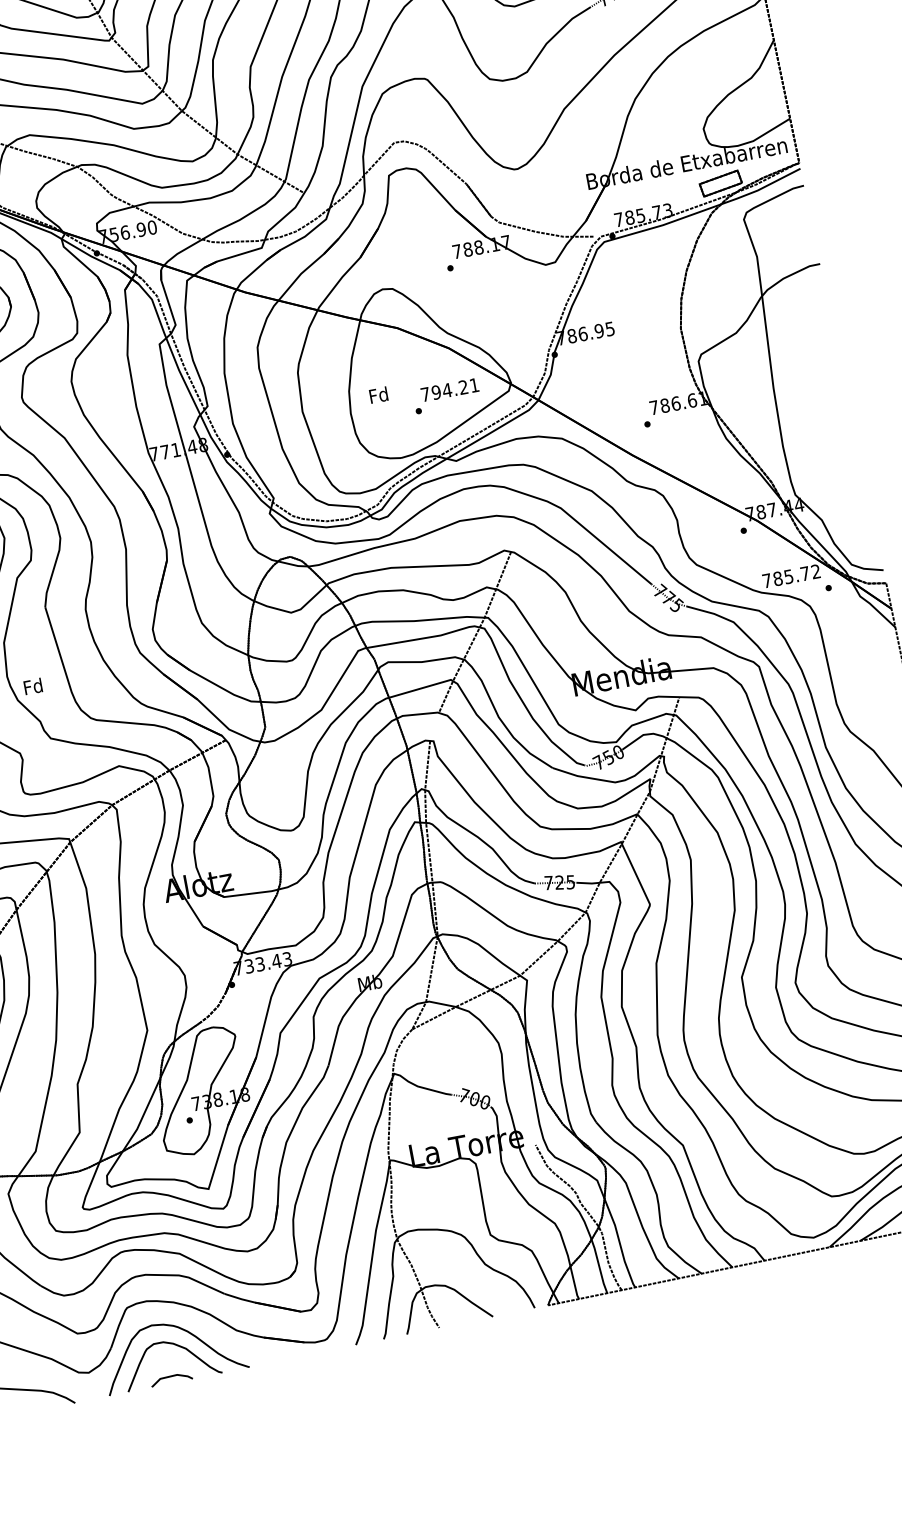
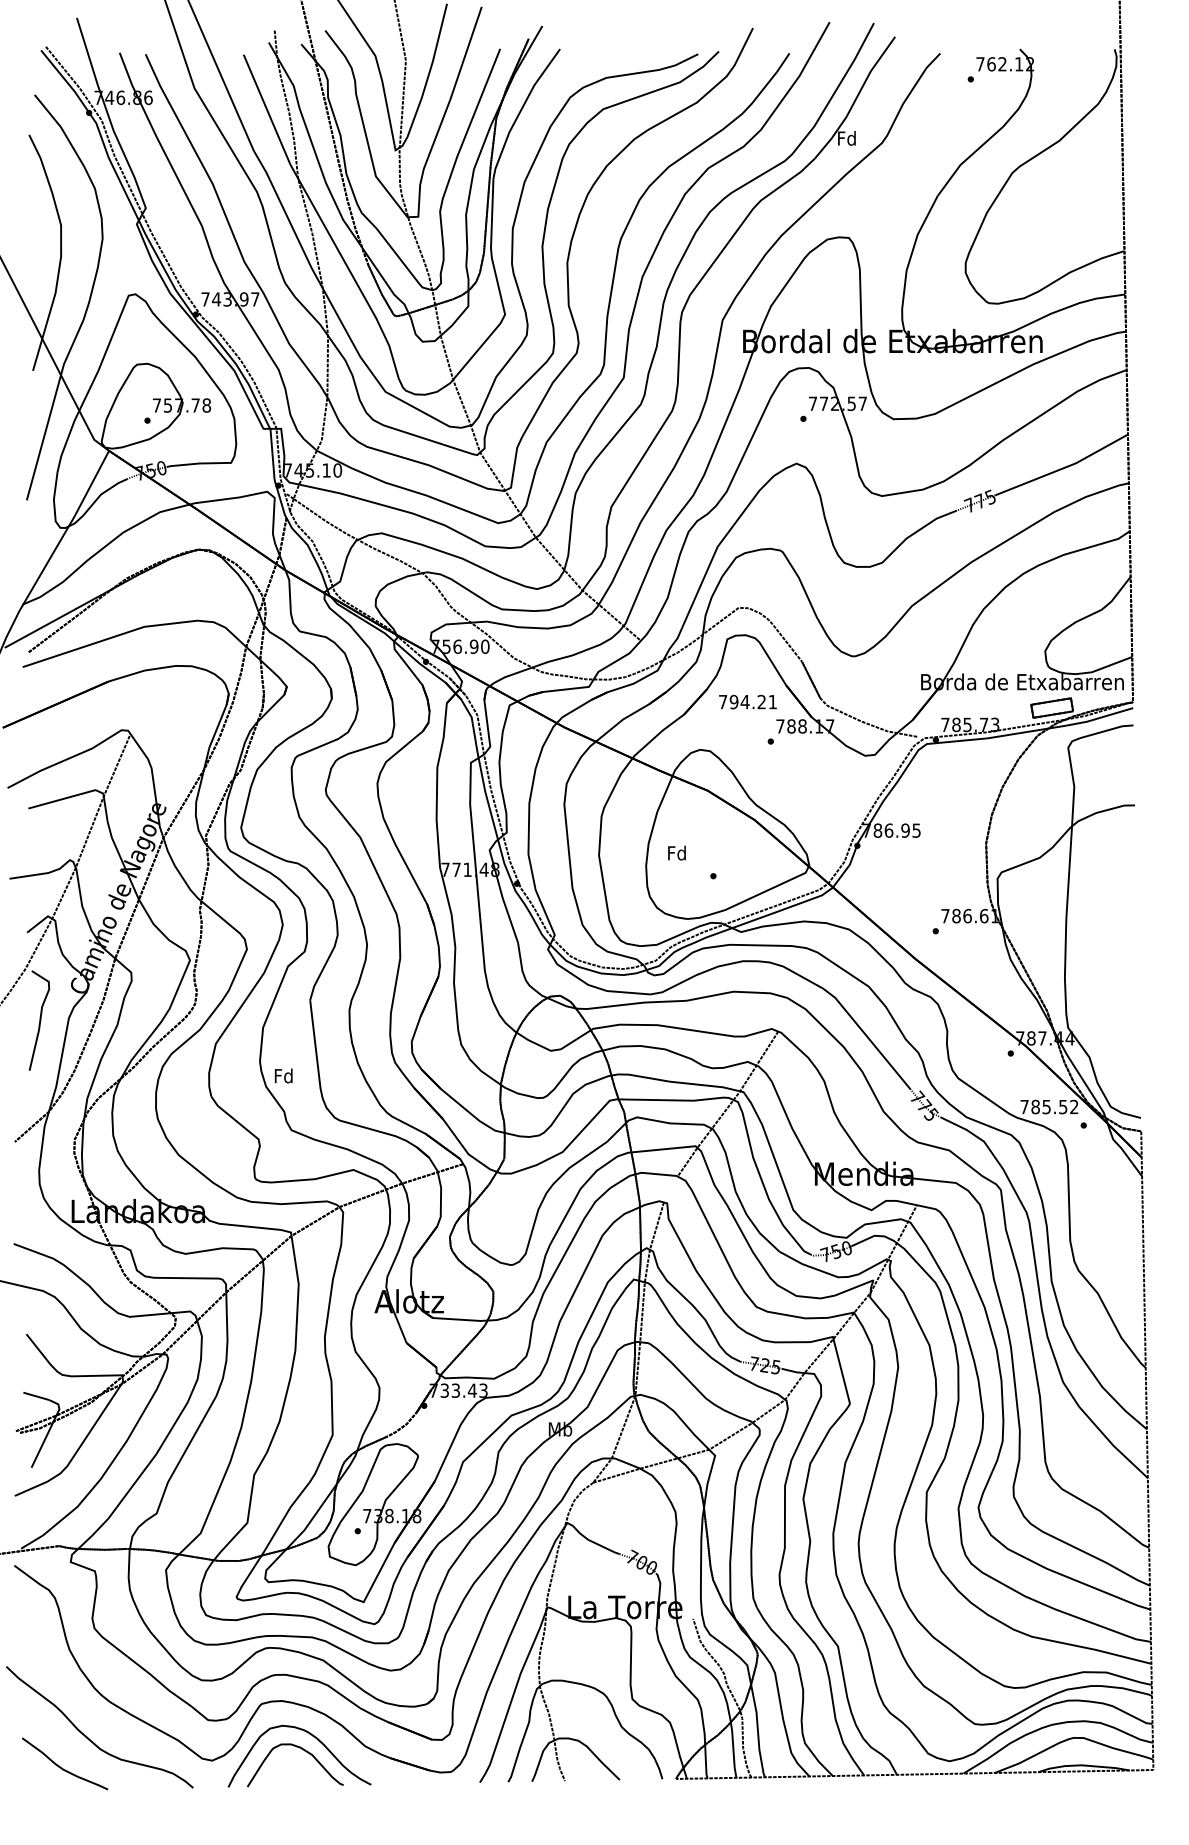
text: (449, 389) -> (747, 701), moved
text: (805, 574) -> (1063, 1107), 785.72 -> 785.52
curve: (171, 1377) -> (292, 1780), removed

